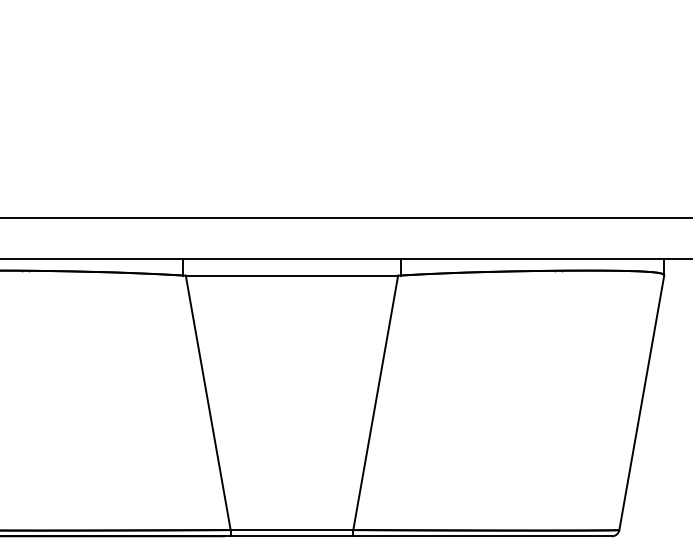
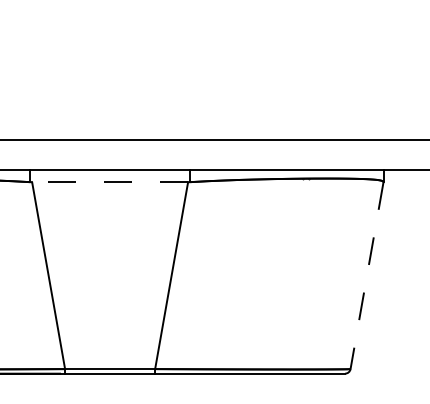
line: (291, 275) -> (109, 182), solid -> dashed
line: (641, 403) -> (366, 276), solid -> dashed

